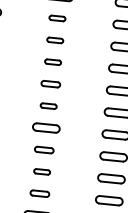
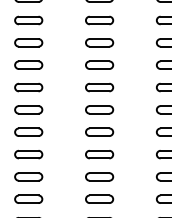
part: (57, 18) -> (99, 20), size x1.67
part: (55, 39) -> (99, 42), size x1.67
part: (52, 61) -> (99, 64), size x1.67
part: (50, 84) -> (99, 87), size x1.43
part: (48, 105) -> (99, 109), size x1.67
part: (44, 149) -> (99, 154), size x1.43
part: (41, 171) -> (99, 176), size x1.67
part: (39, 193) -> (99, 198), size x1.43

